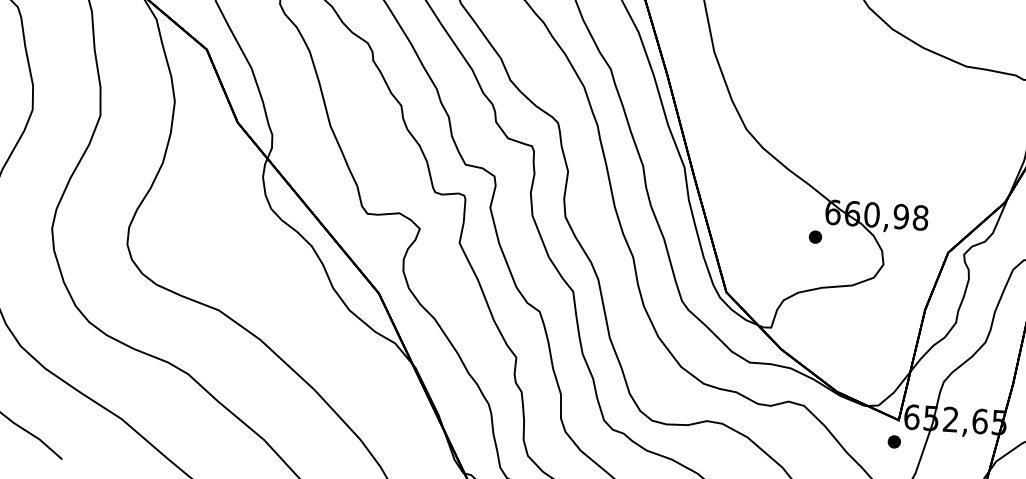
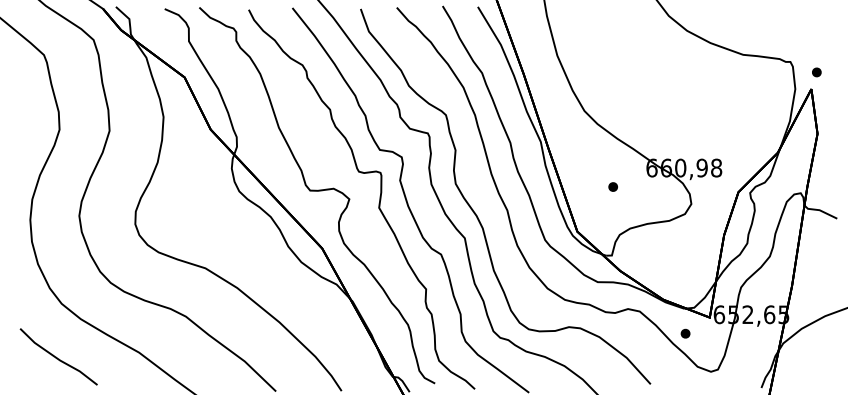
part: (814, 236) -> (612, 186), moved
part: (894, 441) -> (685, 333), moved

